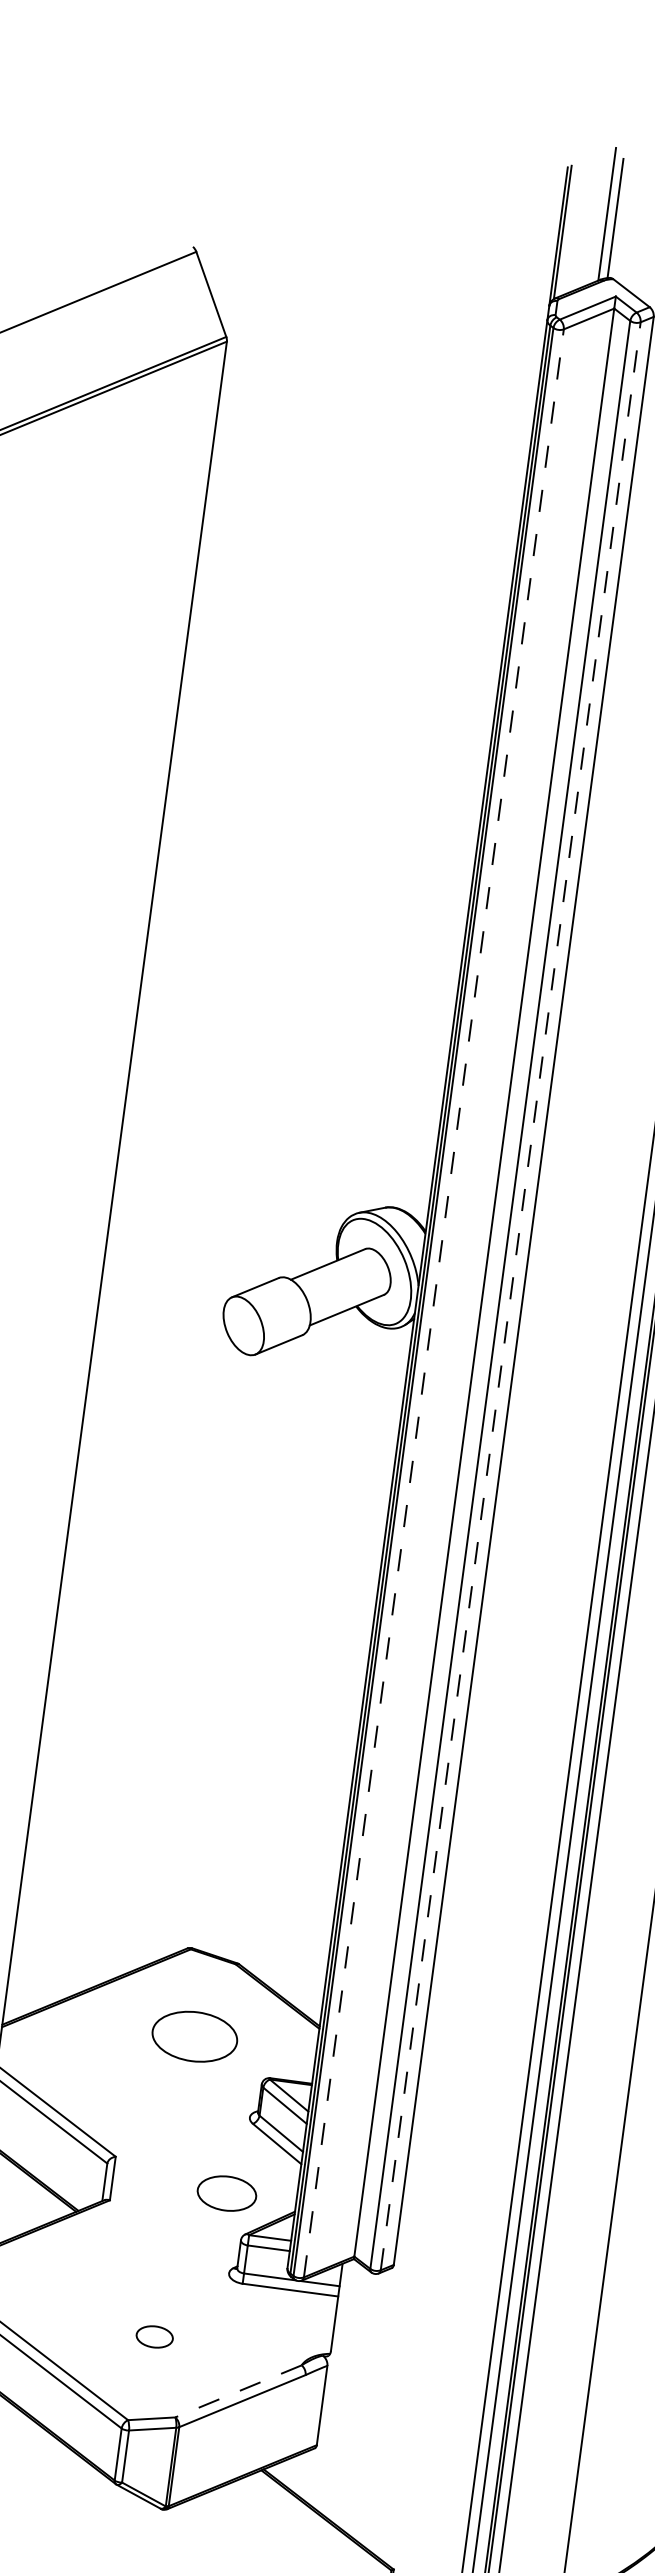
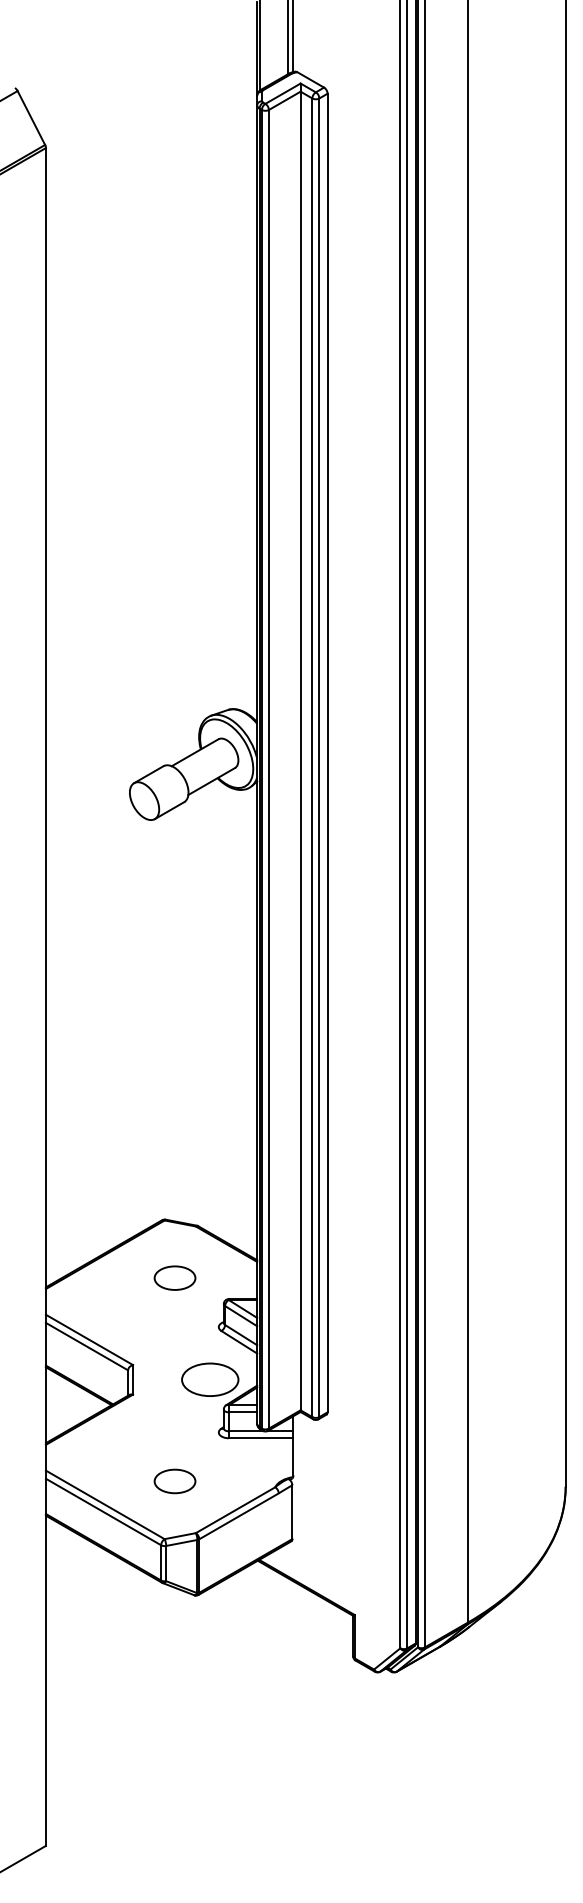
line: (510, 1295) -> (319, 757), dashed -> solid
line: (433, 1302) -> (268, 768), dashed -> solid
part: (194, 2035) -> (174, 1277), size x0.71
part: (227, 2193) -> (210, 1379), size x1.43
part: (153, 2336) -> (174, 1481), size x1.67
line: (238, 2391) -> (235, 1510), dashed -> solid

